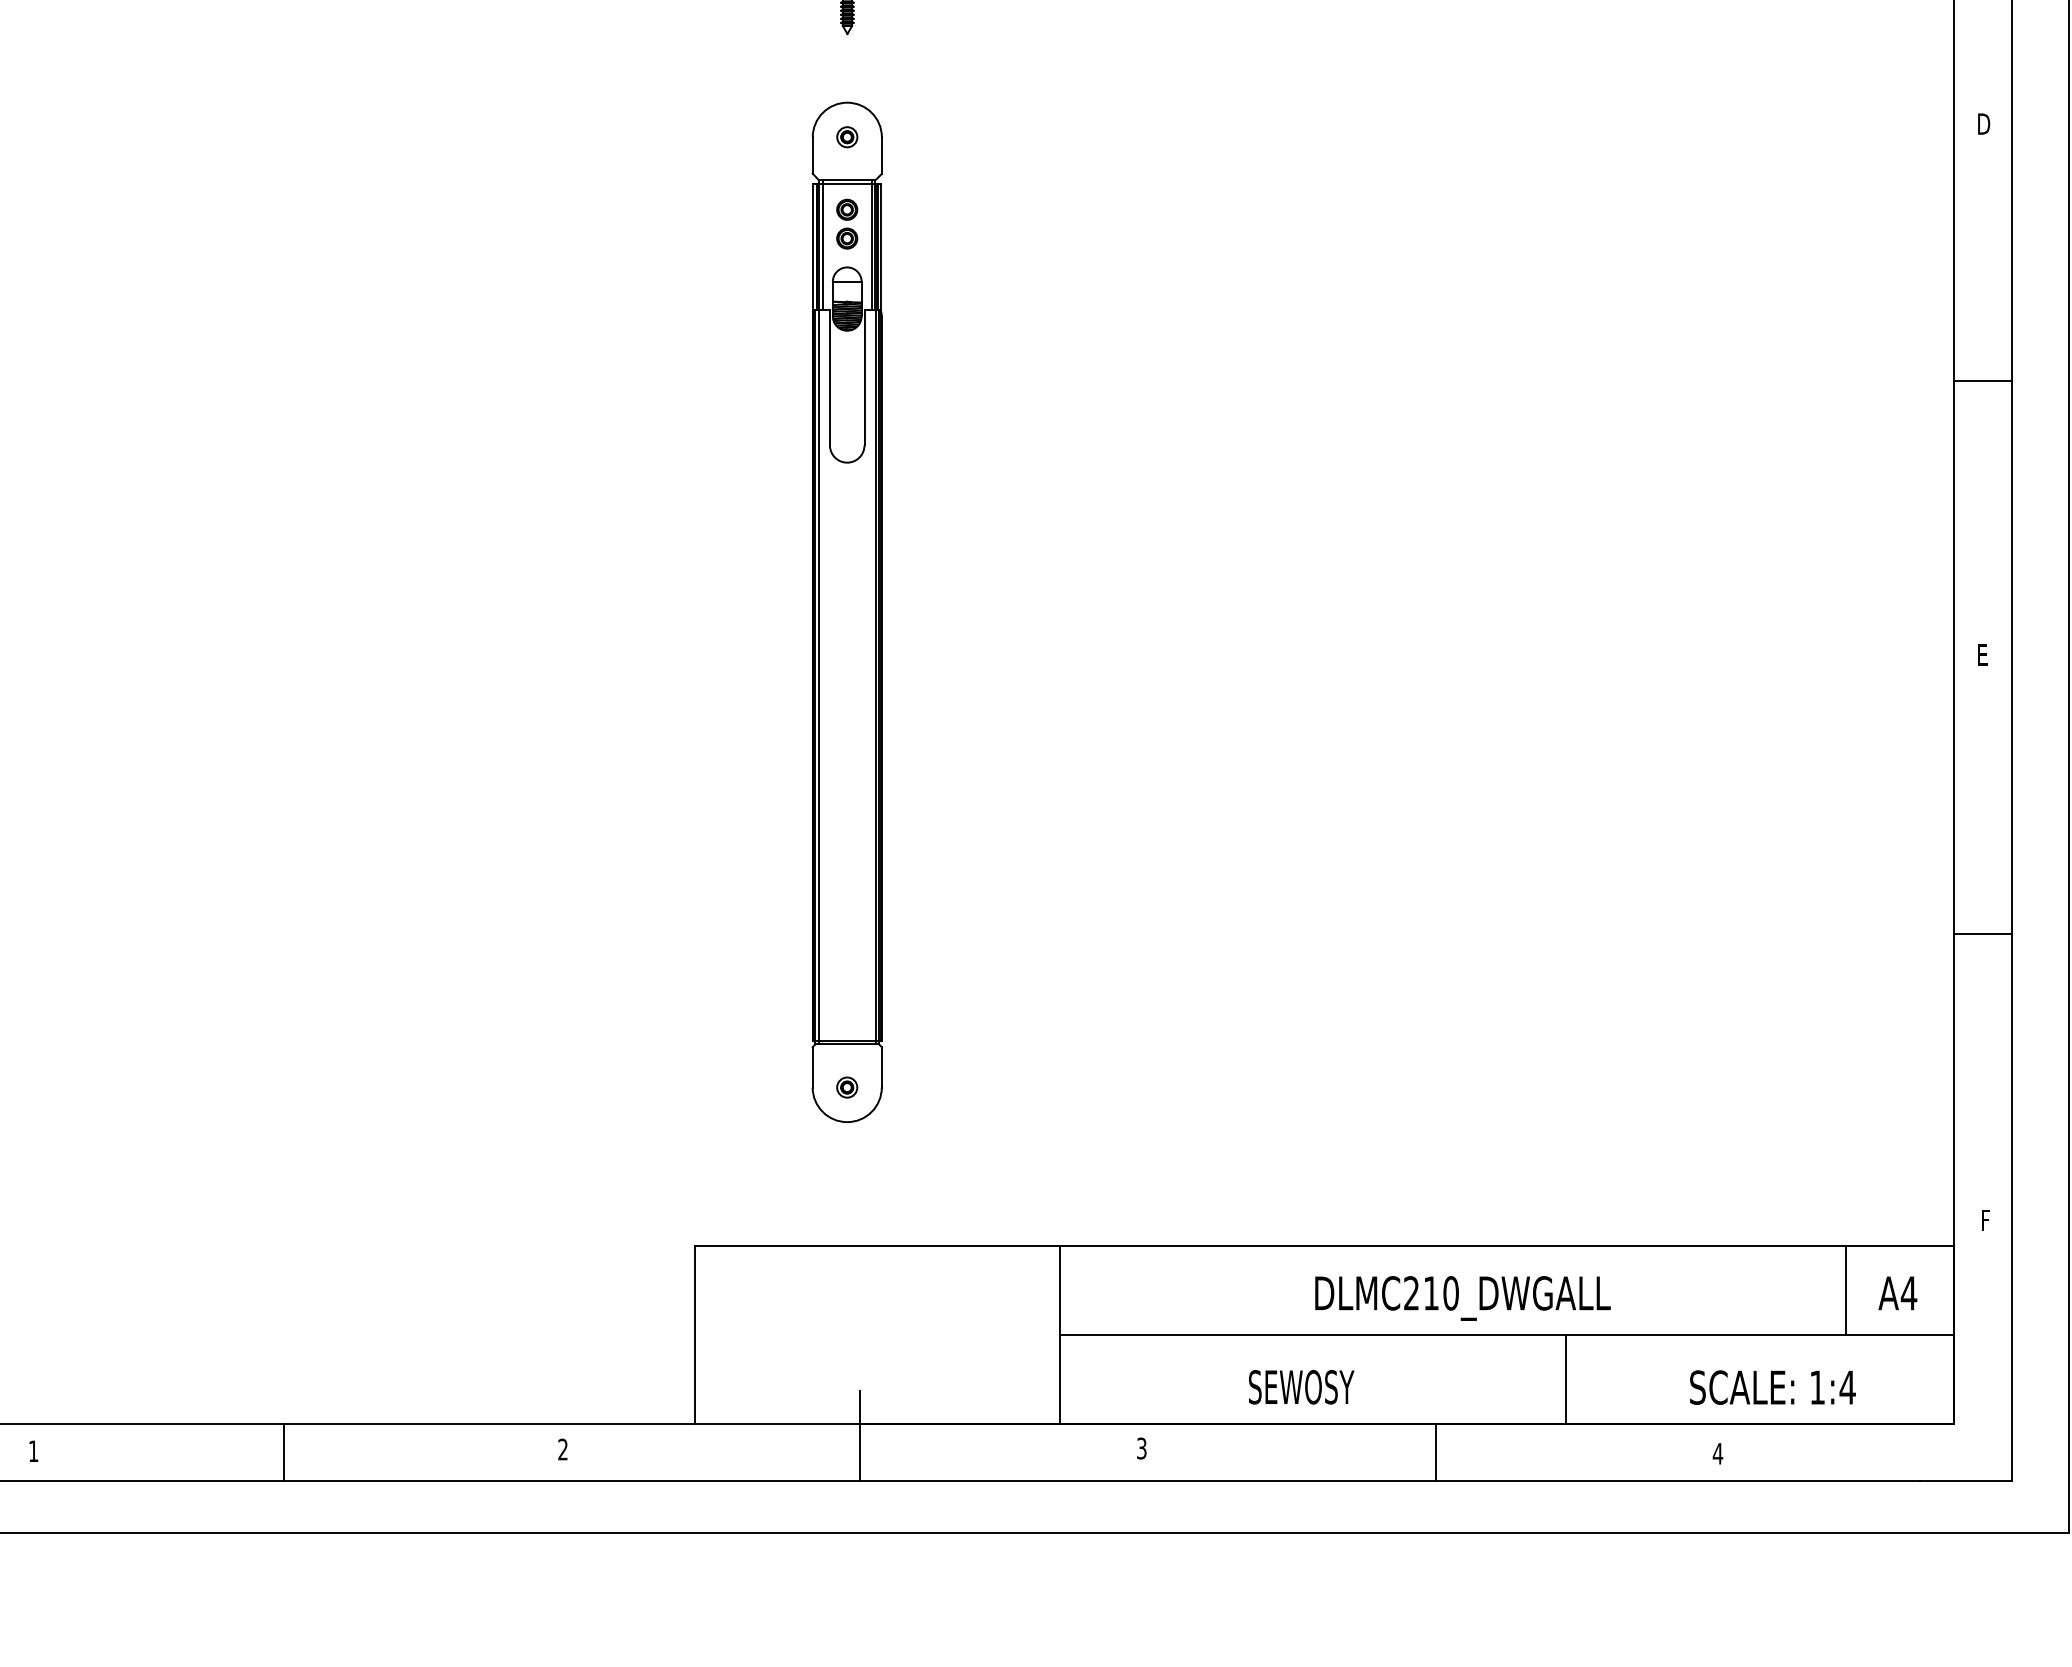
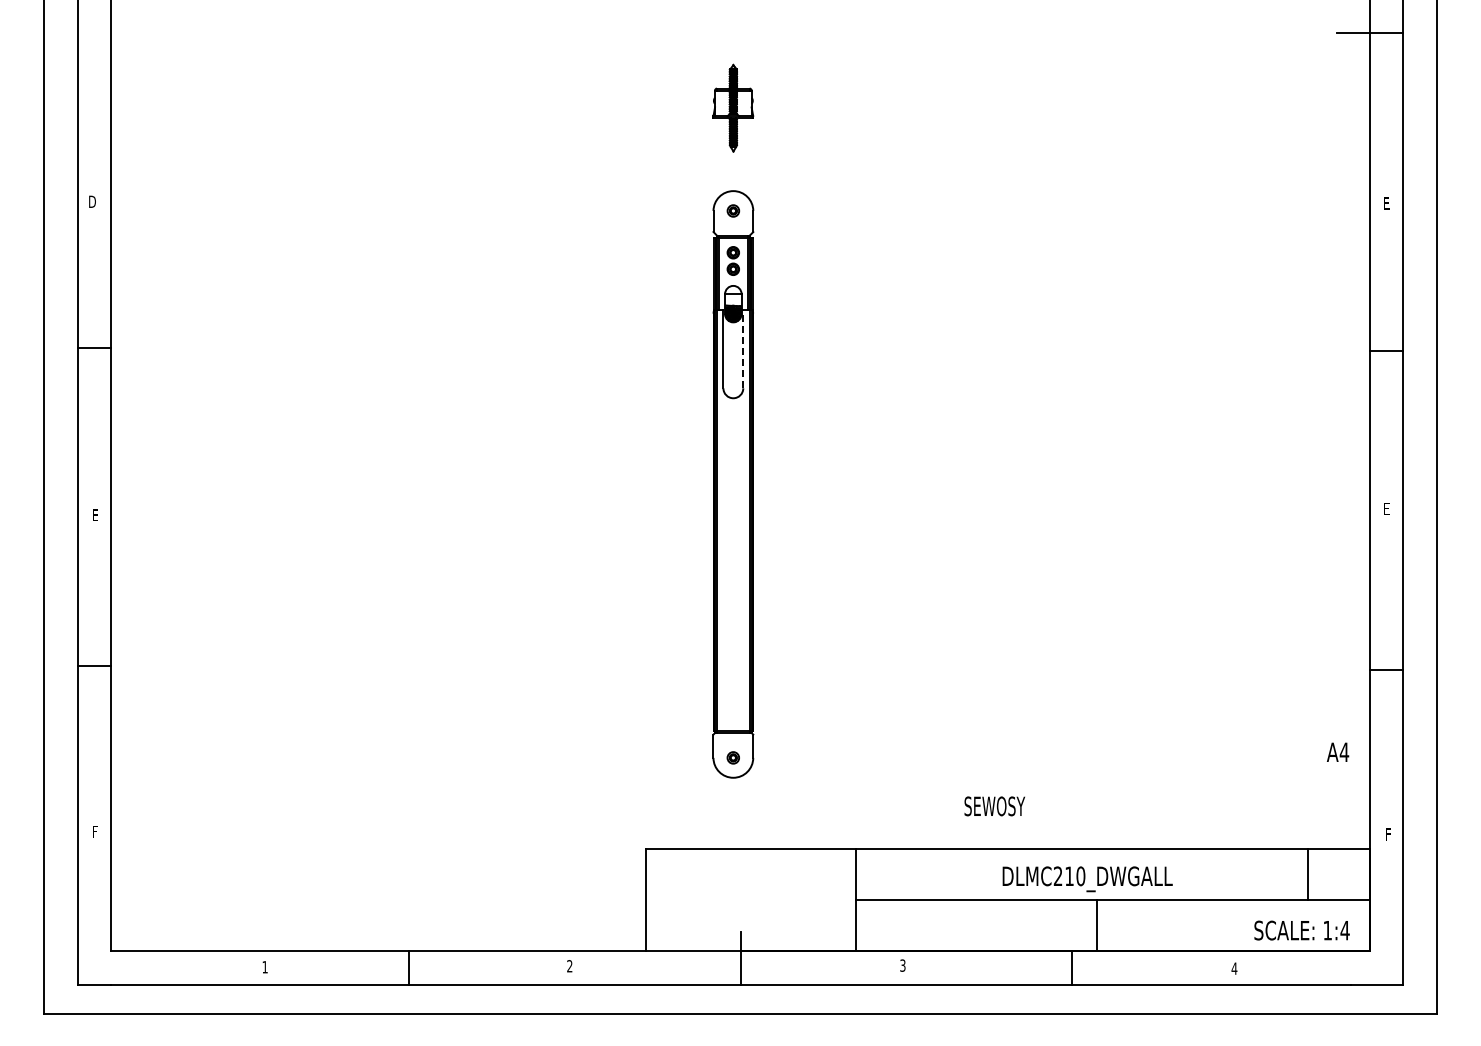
text: (1983, 124) -> (1387, 203), D -> E
line: (864, 377) -> (743, 349), solid -> dashed
text: (1898, 1291) -> (1338, 751), moved
line: (1566, 1378) -> (1097, 925), moved
text: (1301, 1387) -> (994, 806), moved
text: (1771, 1387) -> (1301, 930), moved

